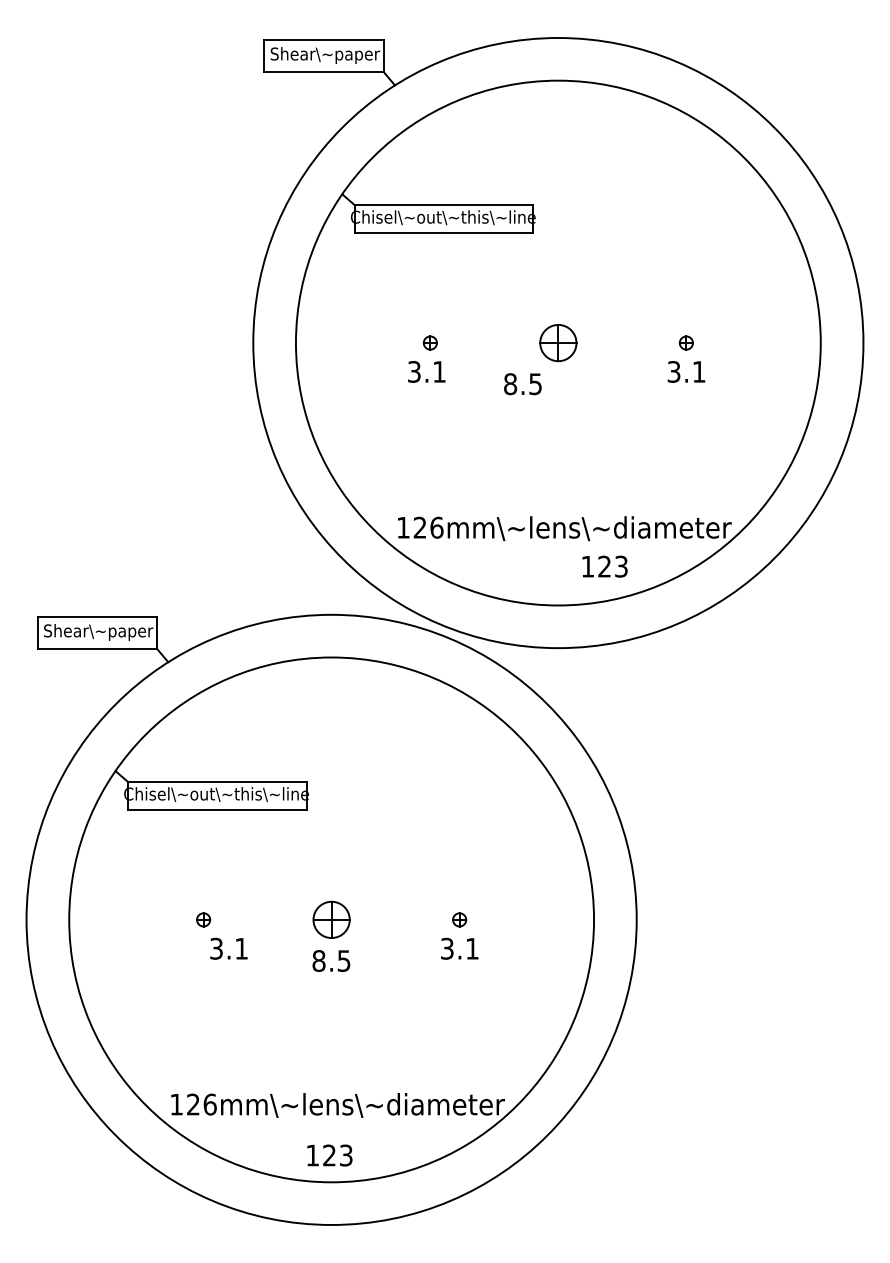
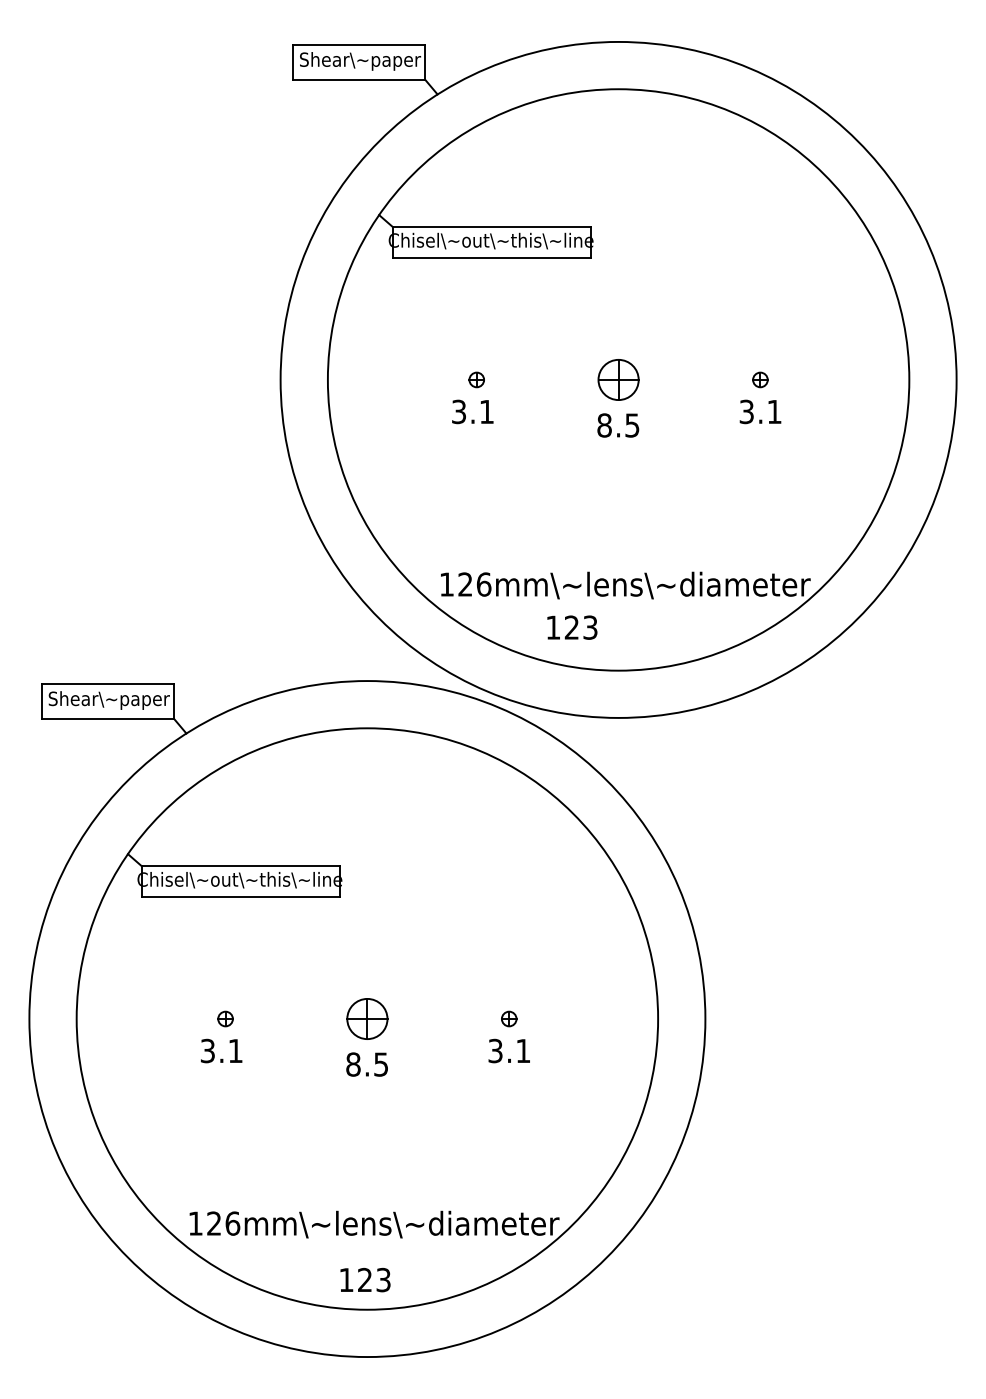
text: (523, 384) -> (618, 425), moved
text: (605, 566) -> (572, 627), moved
text: (228, 948) -> (221, 1050), moved

